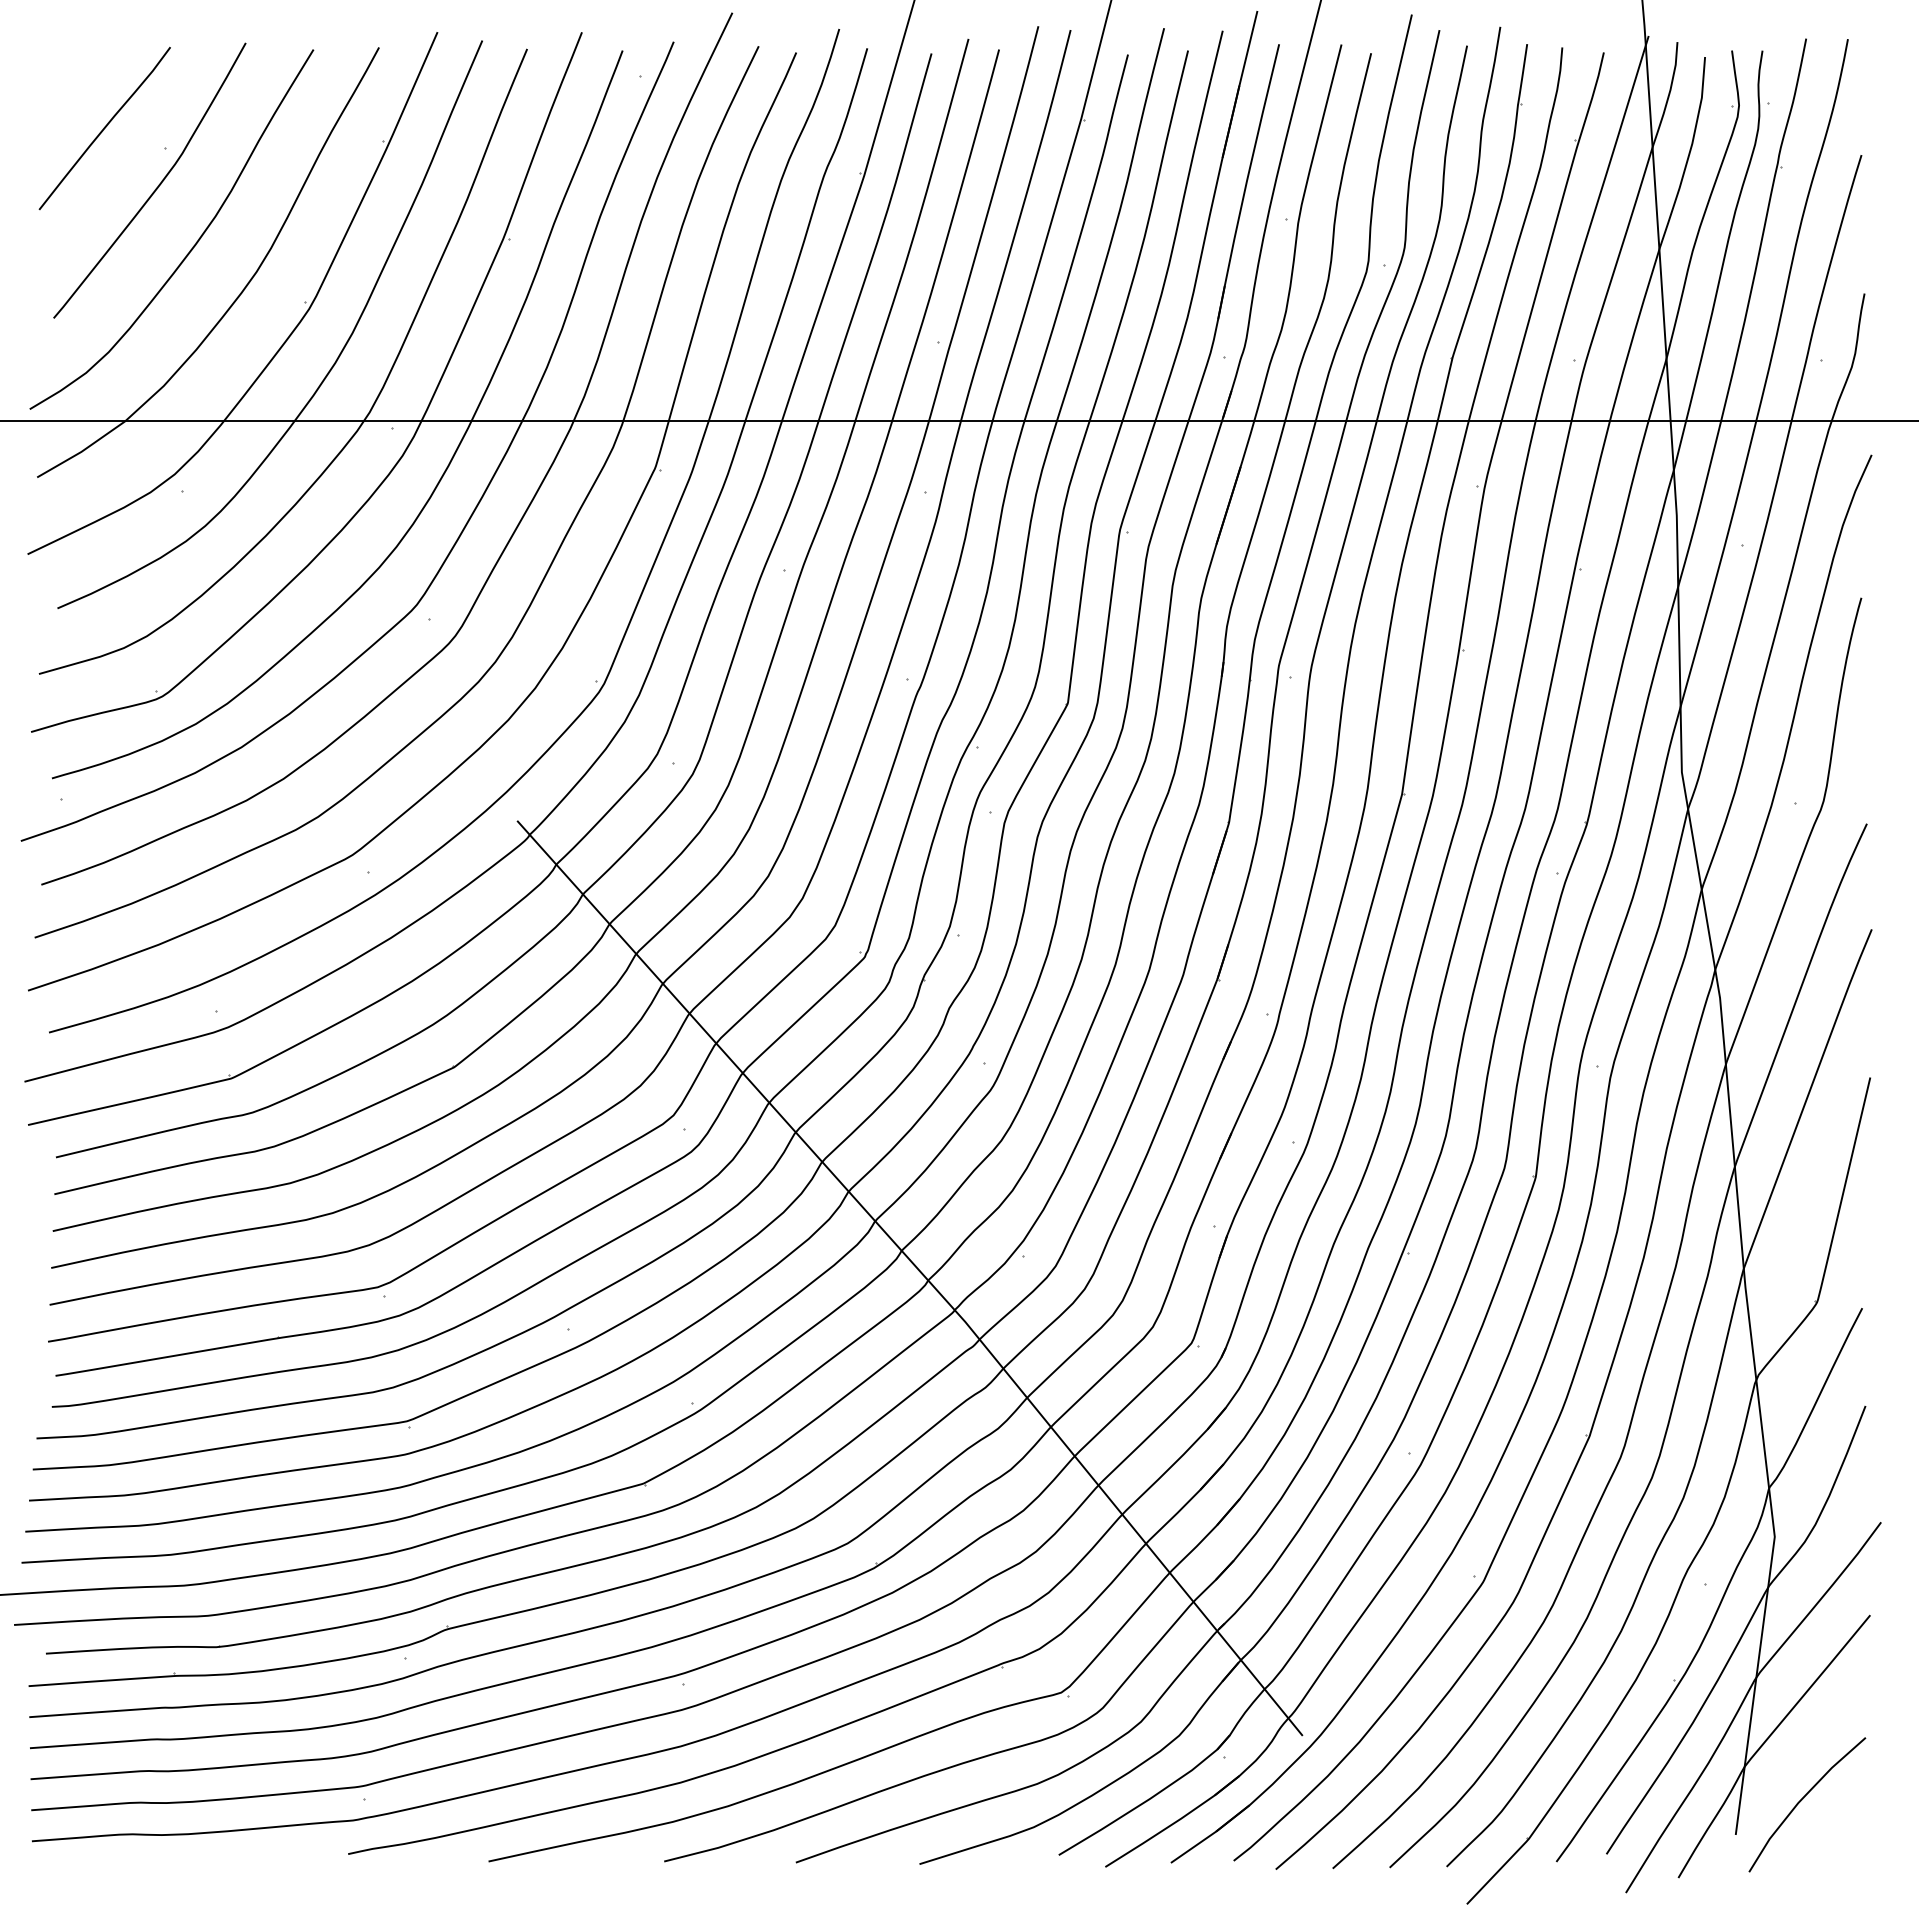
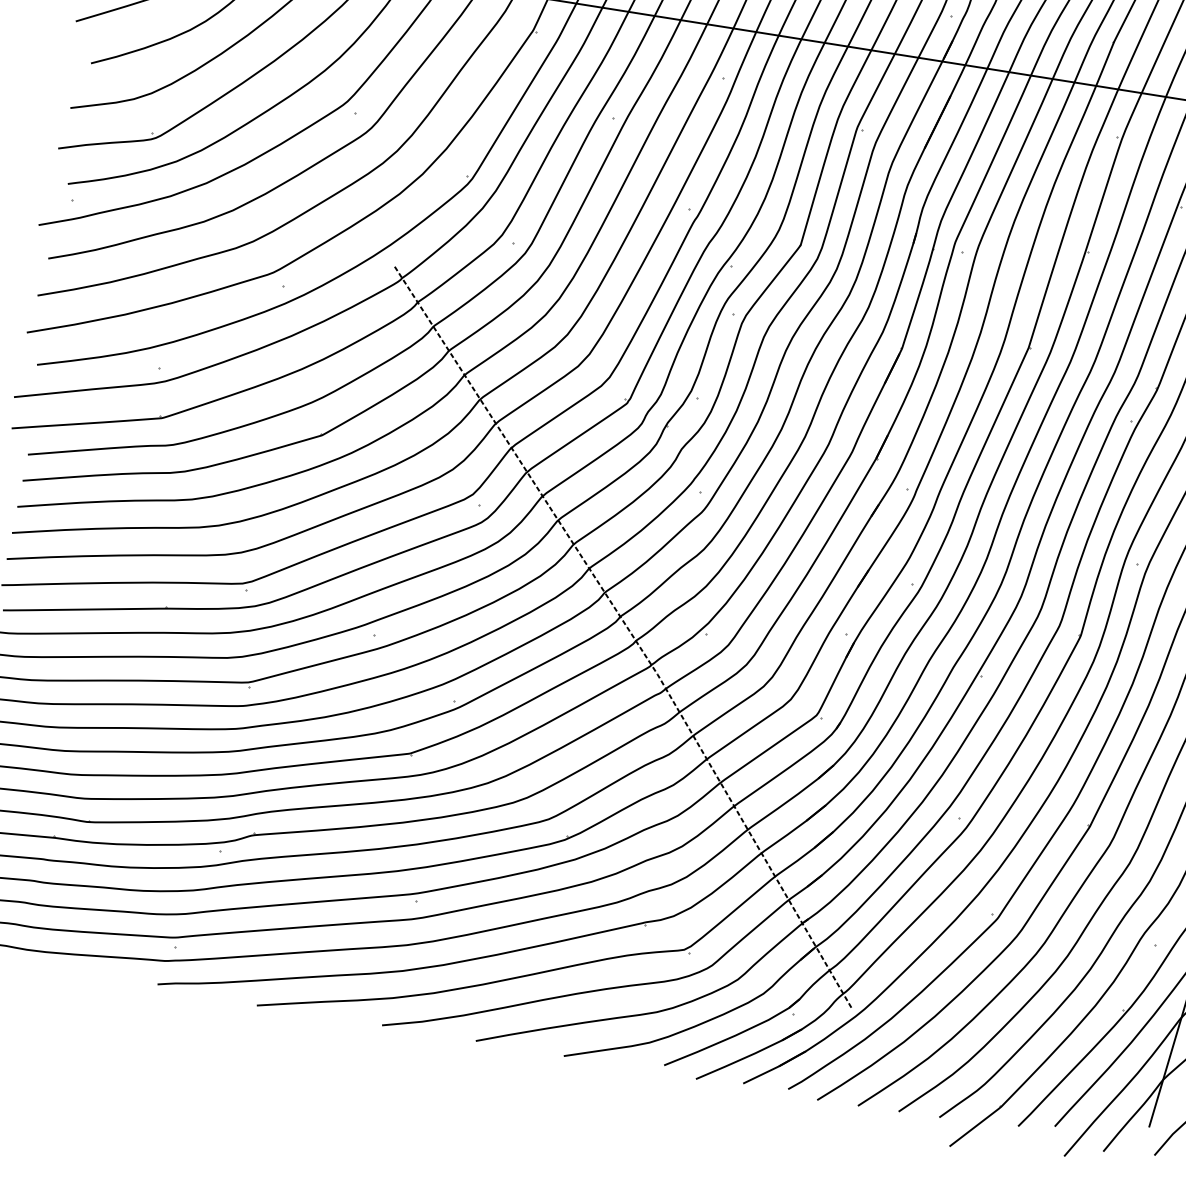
line: (920, 1271) -> (631, 633), solid -> dashed

